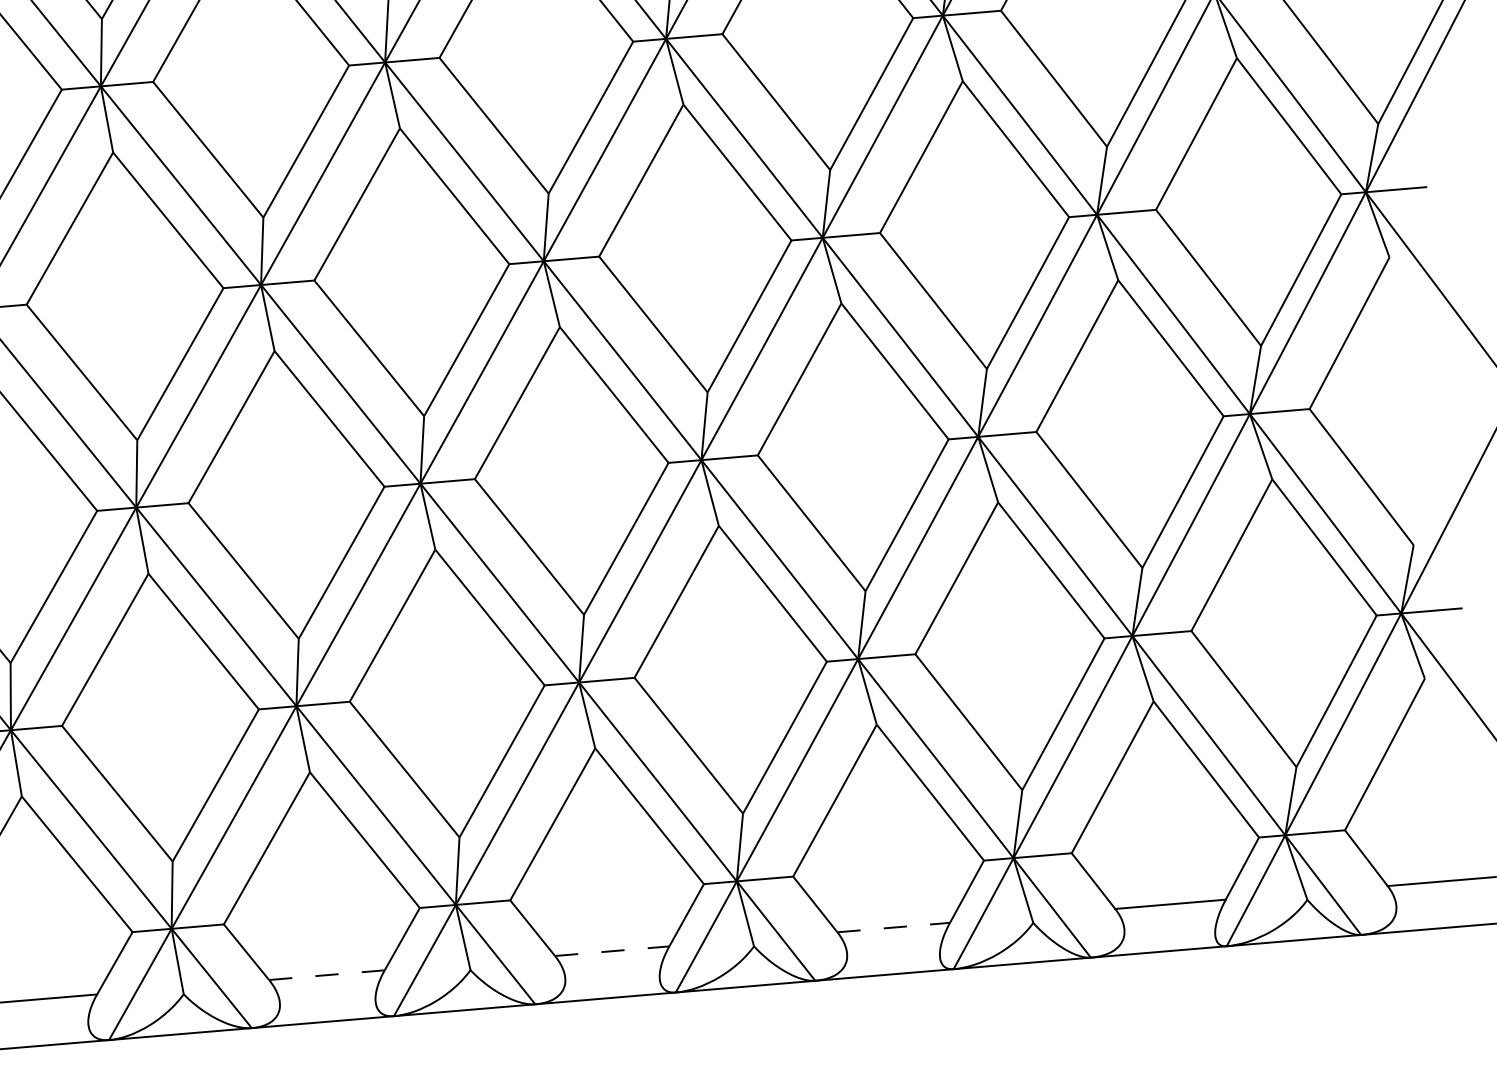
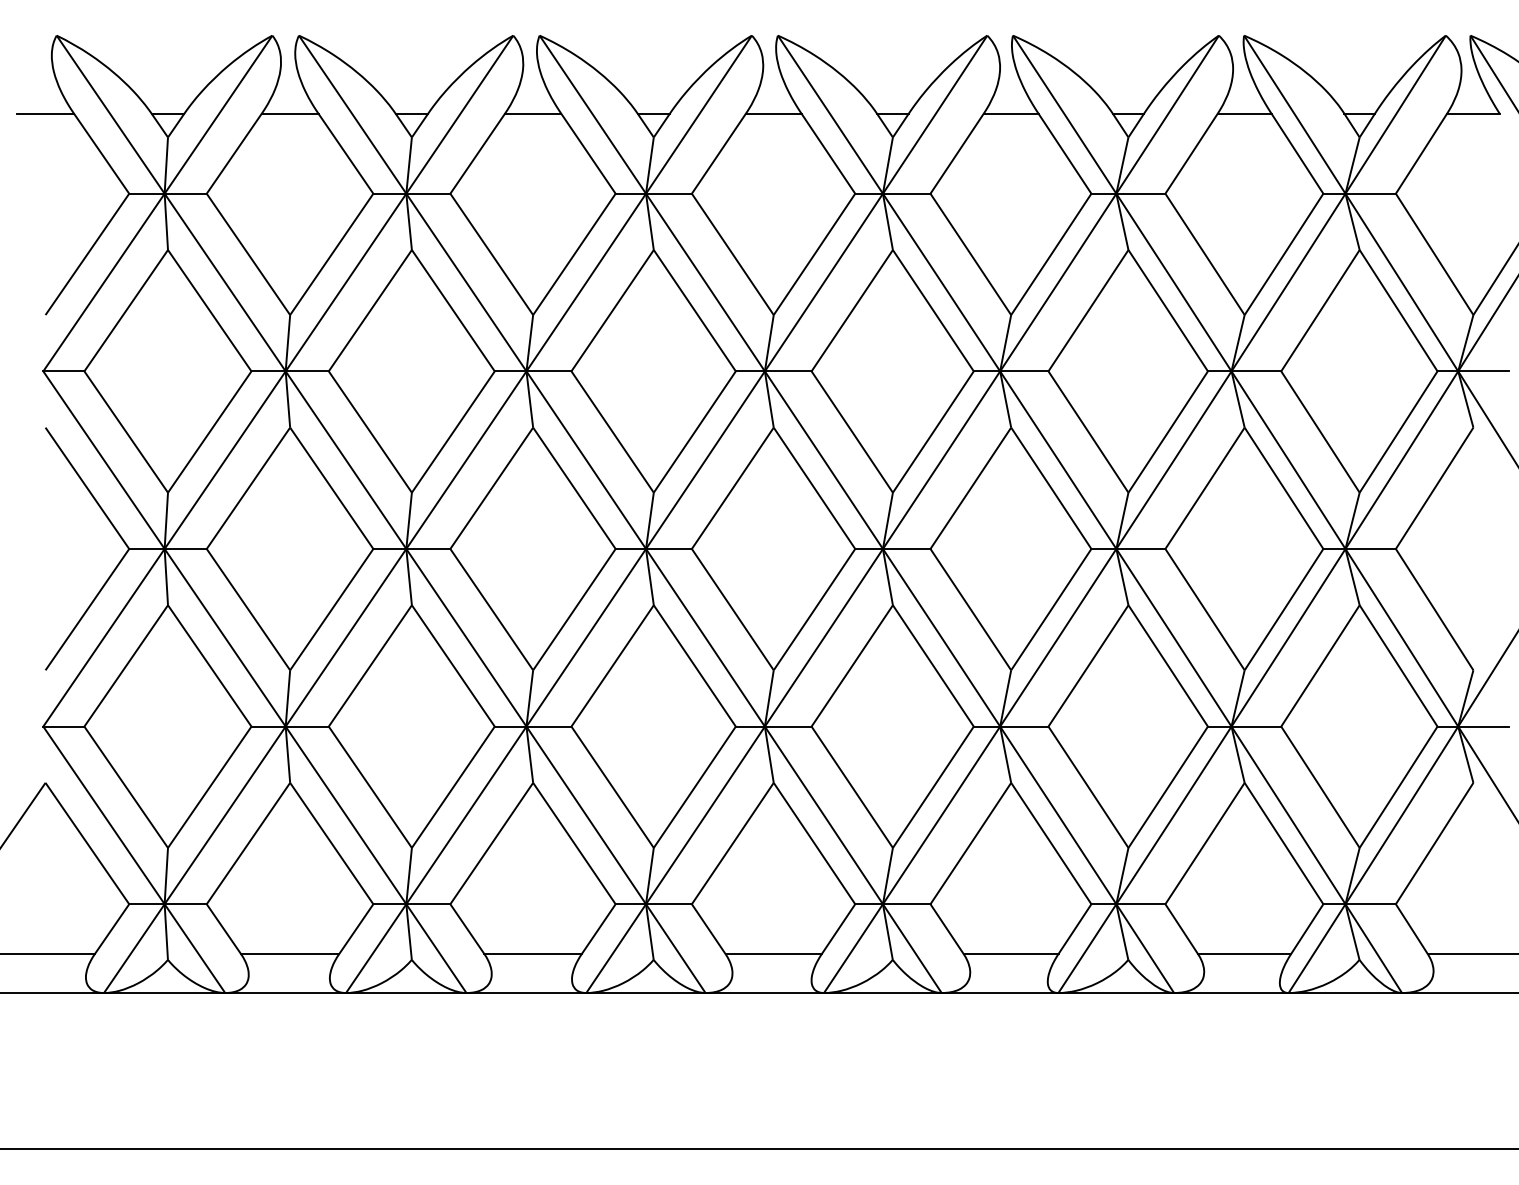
line: (894, 926) -> (1011, 953), dashed -> solid
line: (613, 950) -> (774, 953), dashed -> solid
line: (327, 974) -> (533, 953), dashed -> solid

